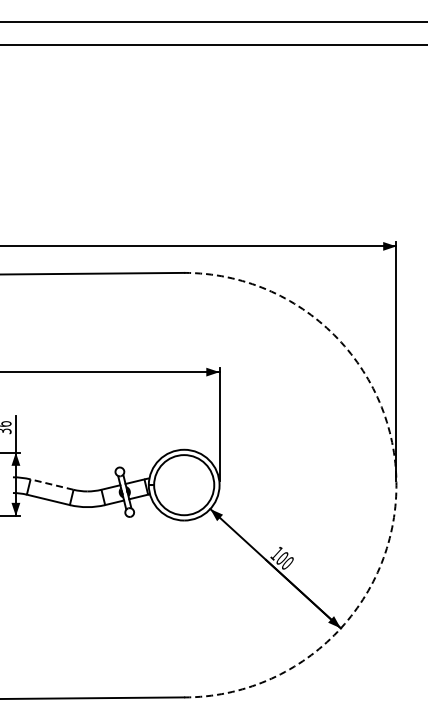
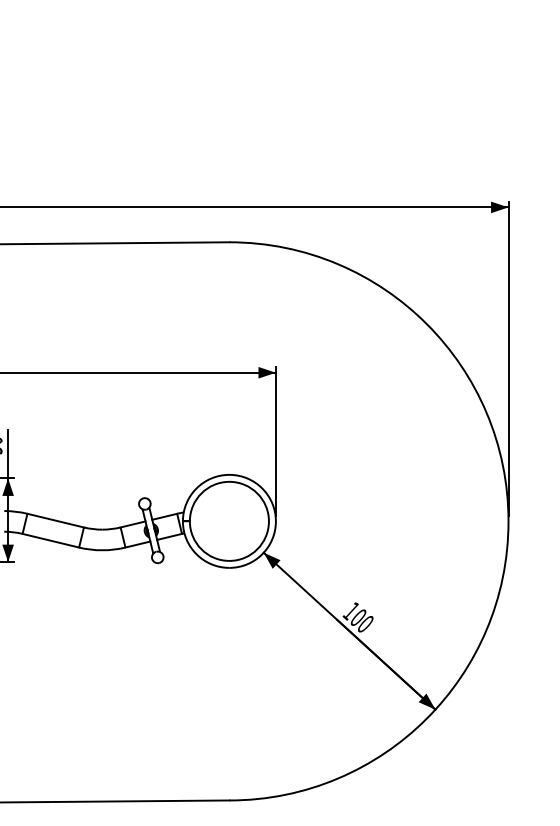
line: (51, 484) -> (54, 520), dashed -> solid
arc: (396, 485) -> (508, 521), dashed -> solid

